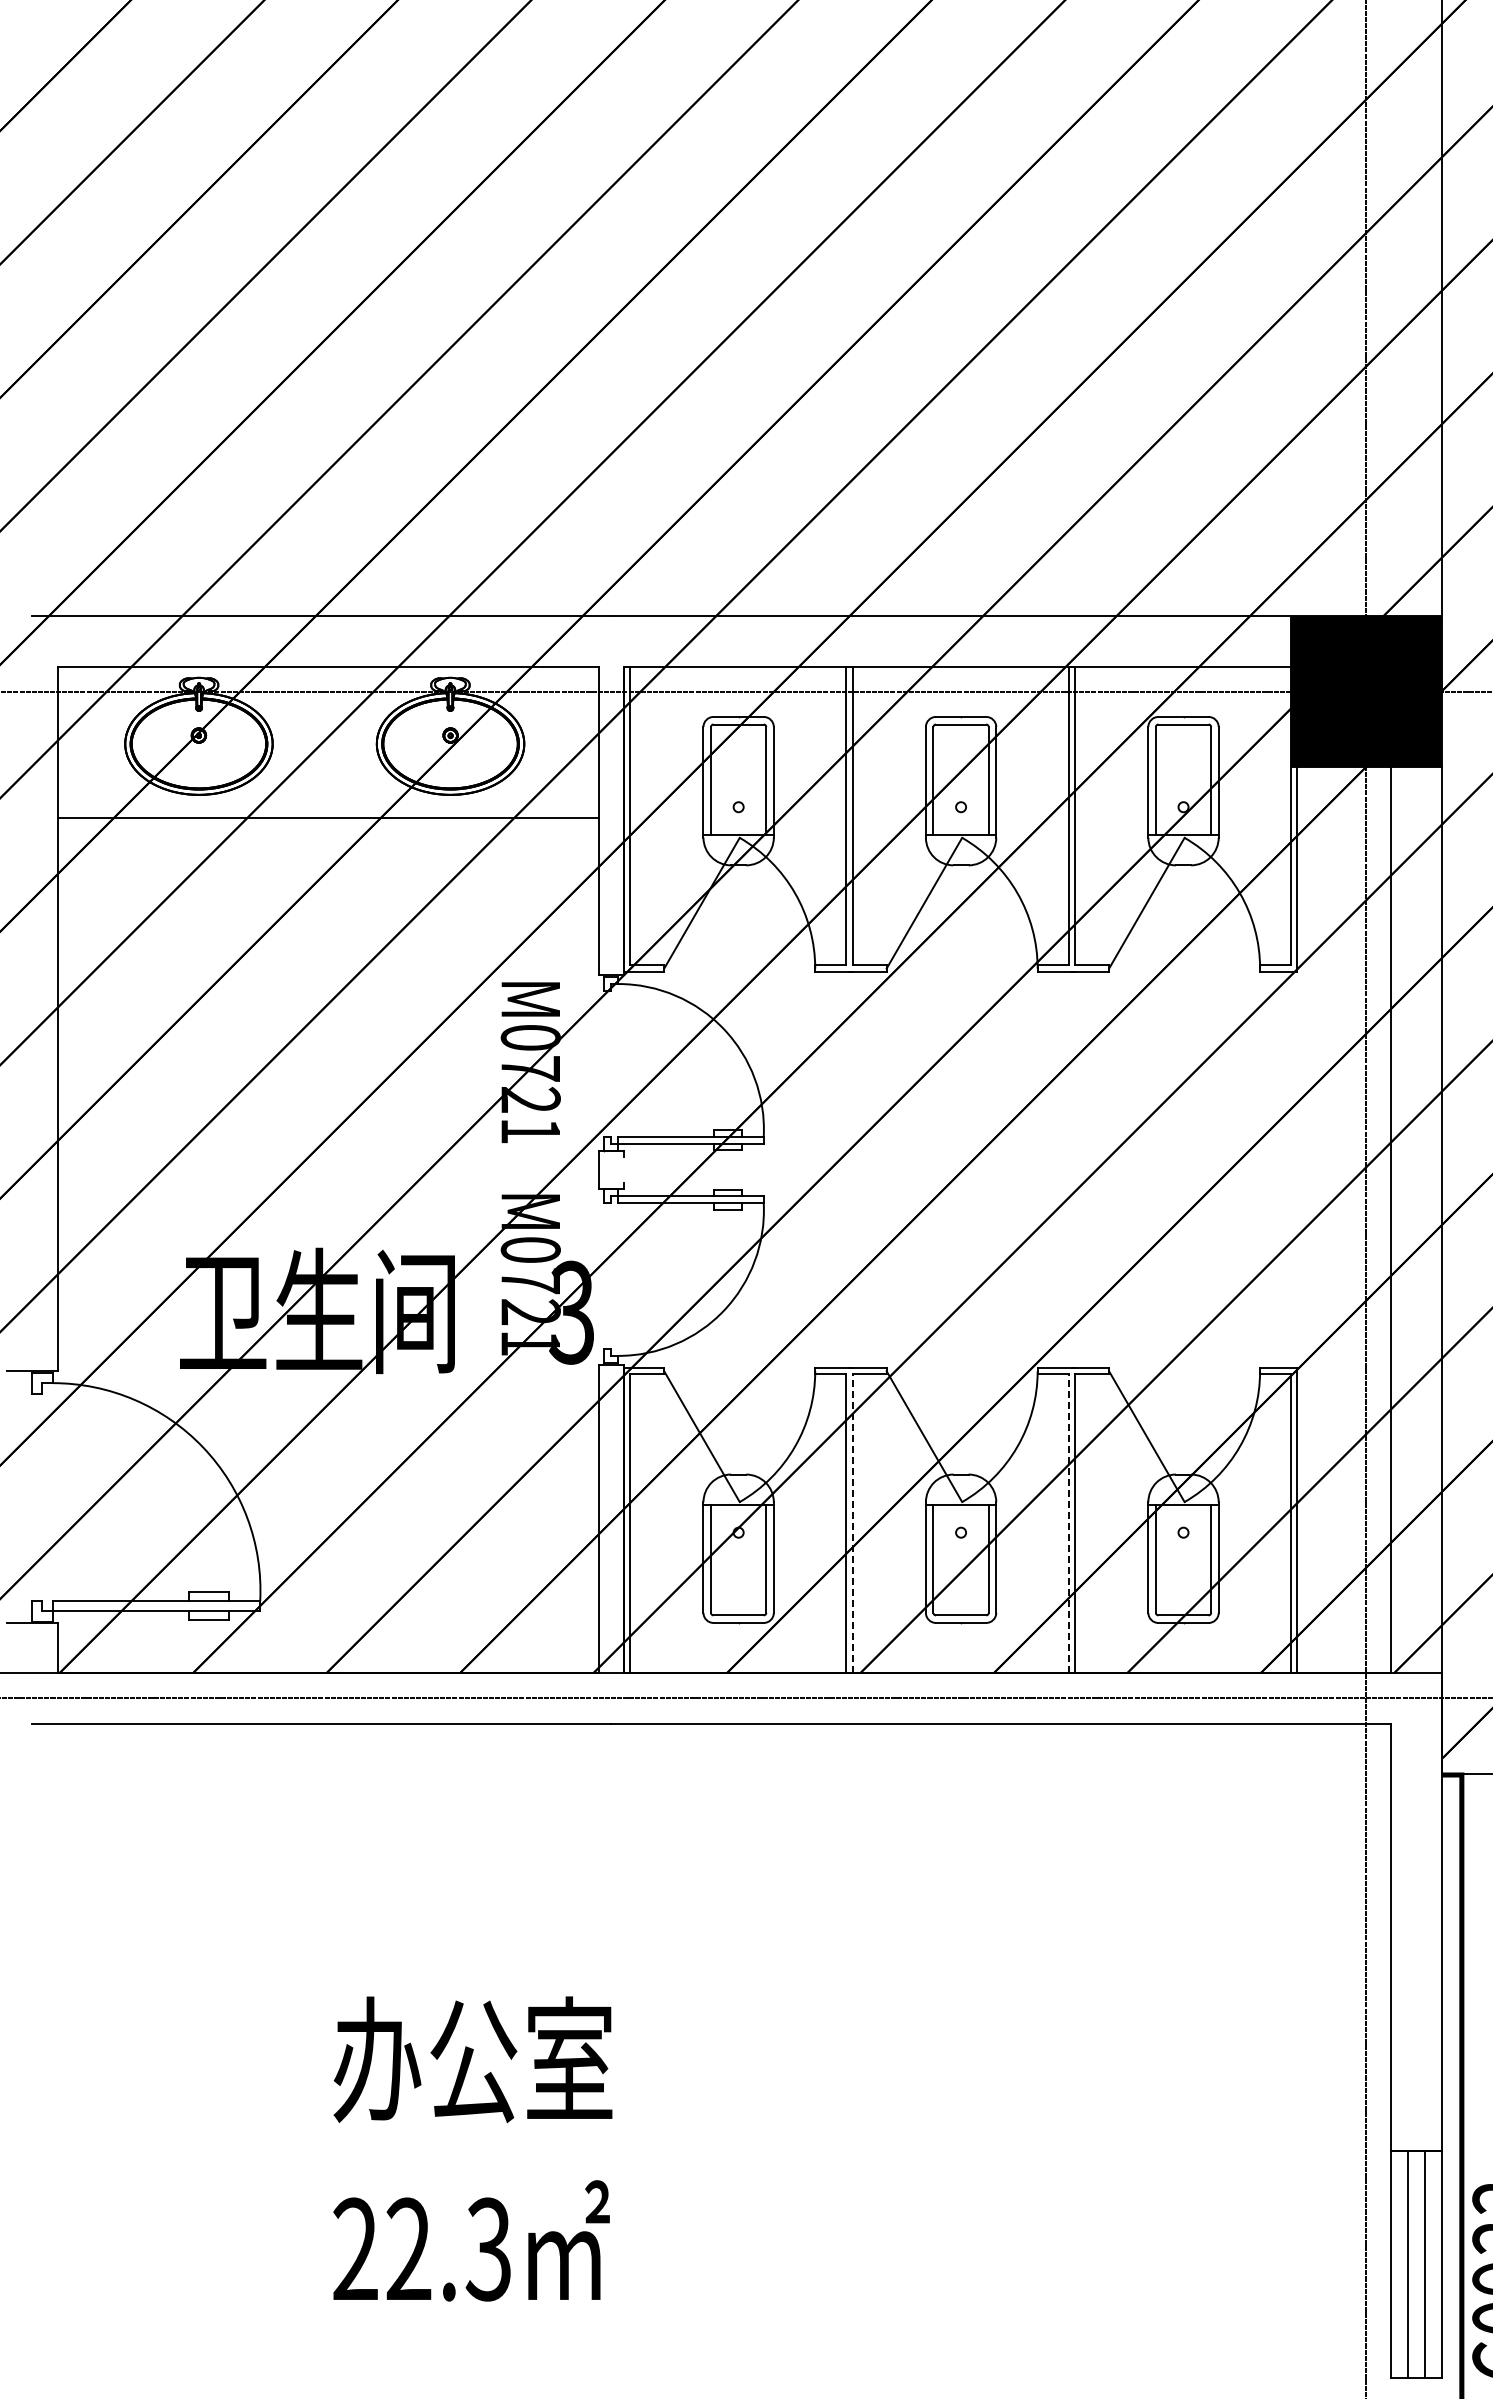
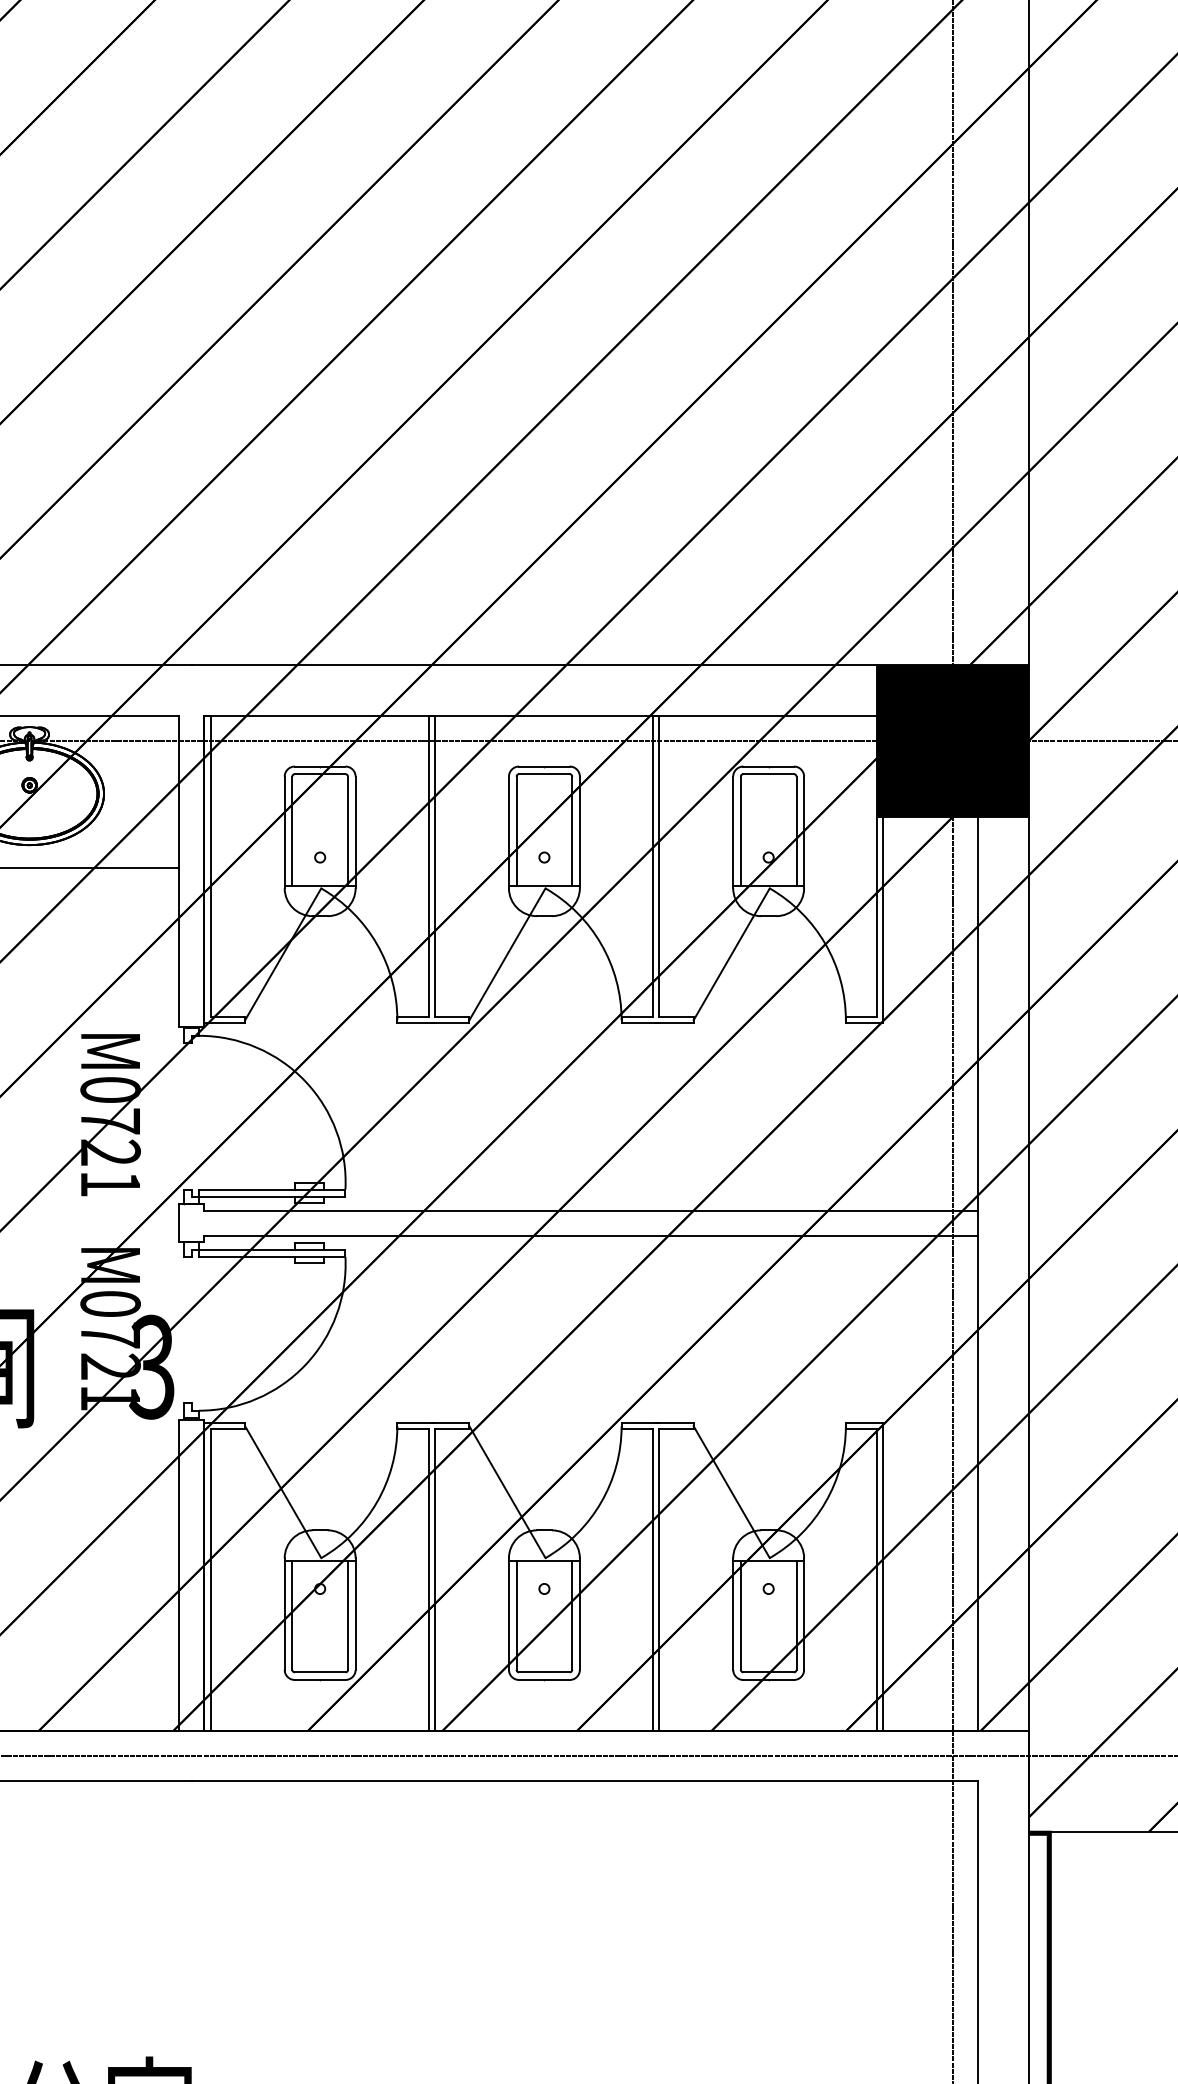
line: (1007, 1157) -> (591, 1210), added
line: (1007, 1182) -> (591, 1235), added
line: (852, 1523) -> (434, 1579), dashed -> solid
line: (1068, 1523) -> (652, 1579), dashed -> solid

